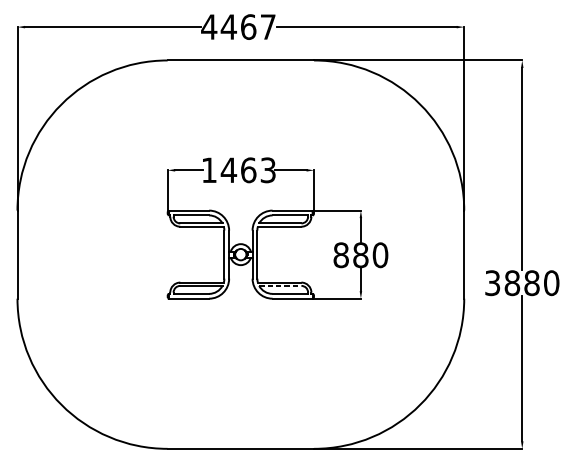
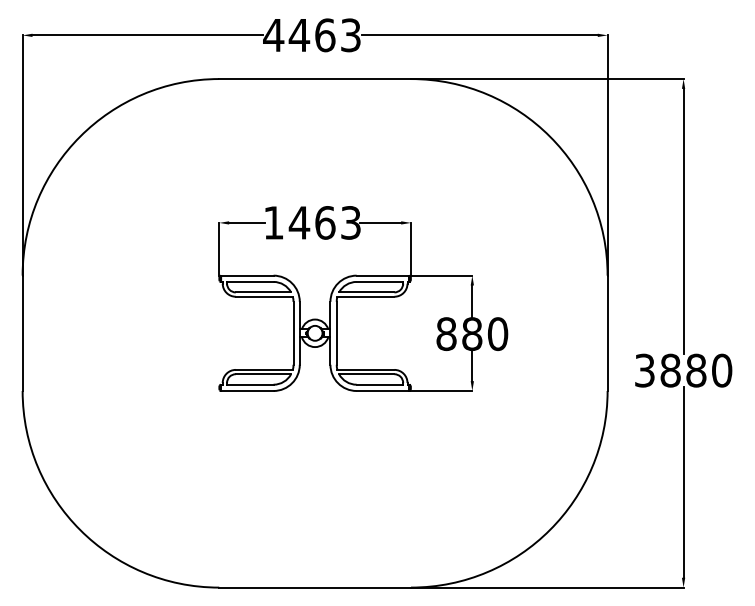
text: (267, 27) -> (350, 35), 4467 -> 4463
line: (280, 286) -> (366, 374), dashed -> solid

